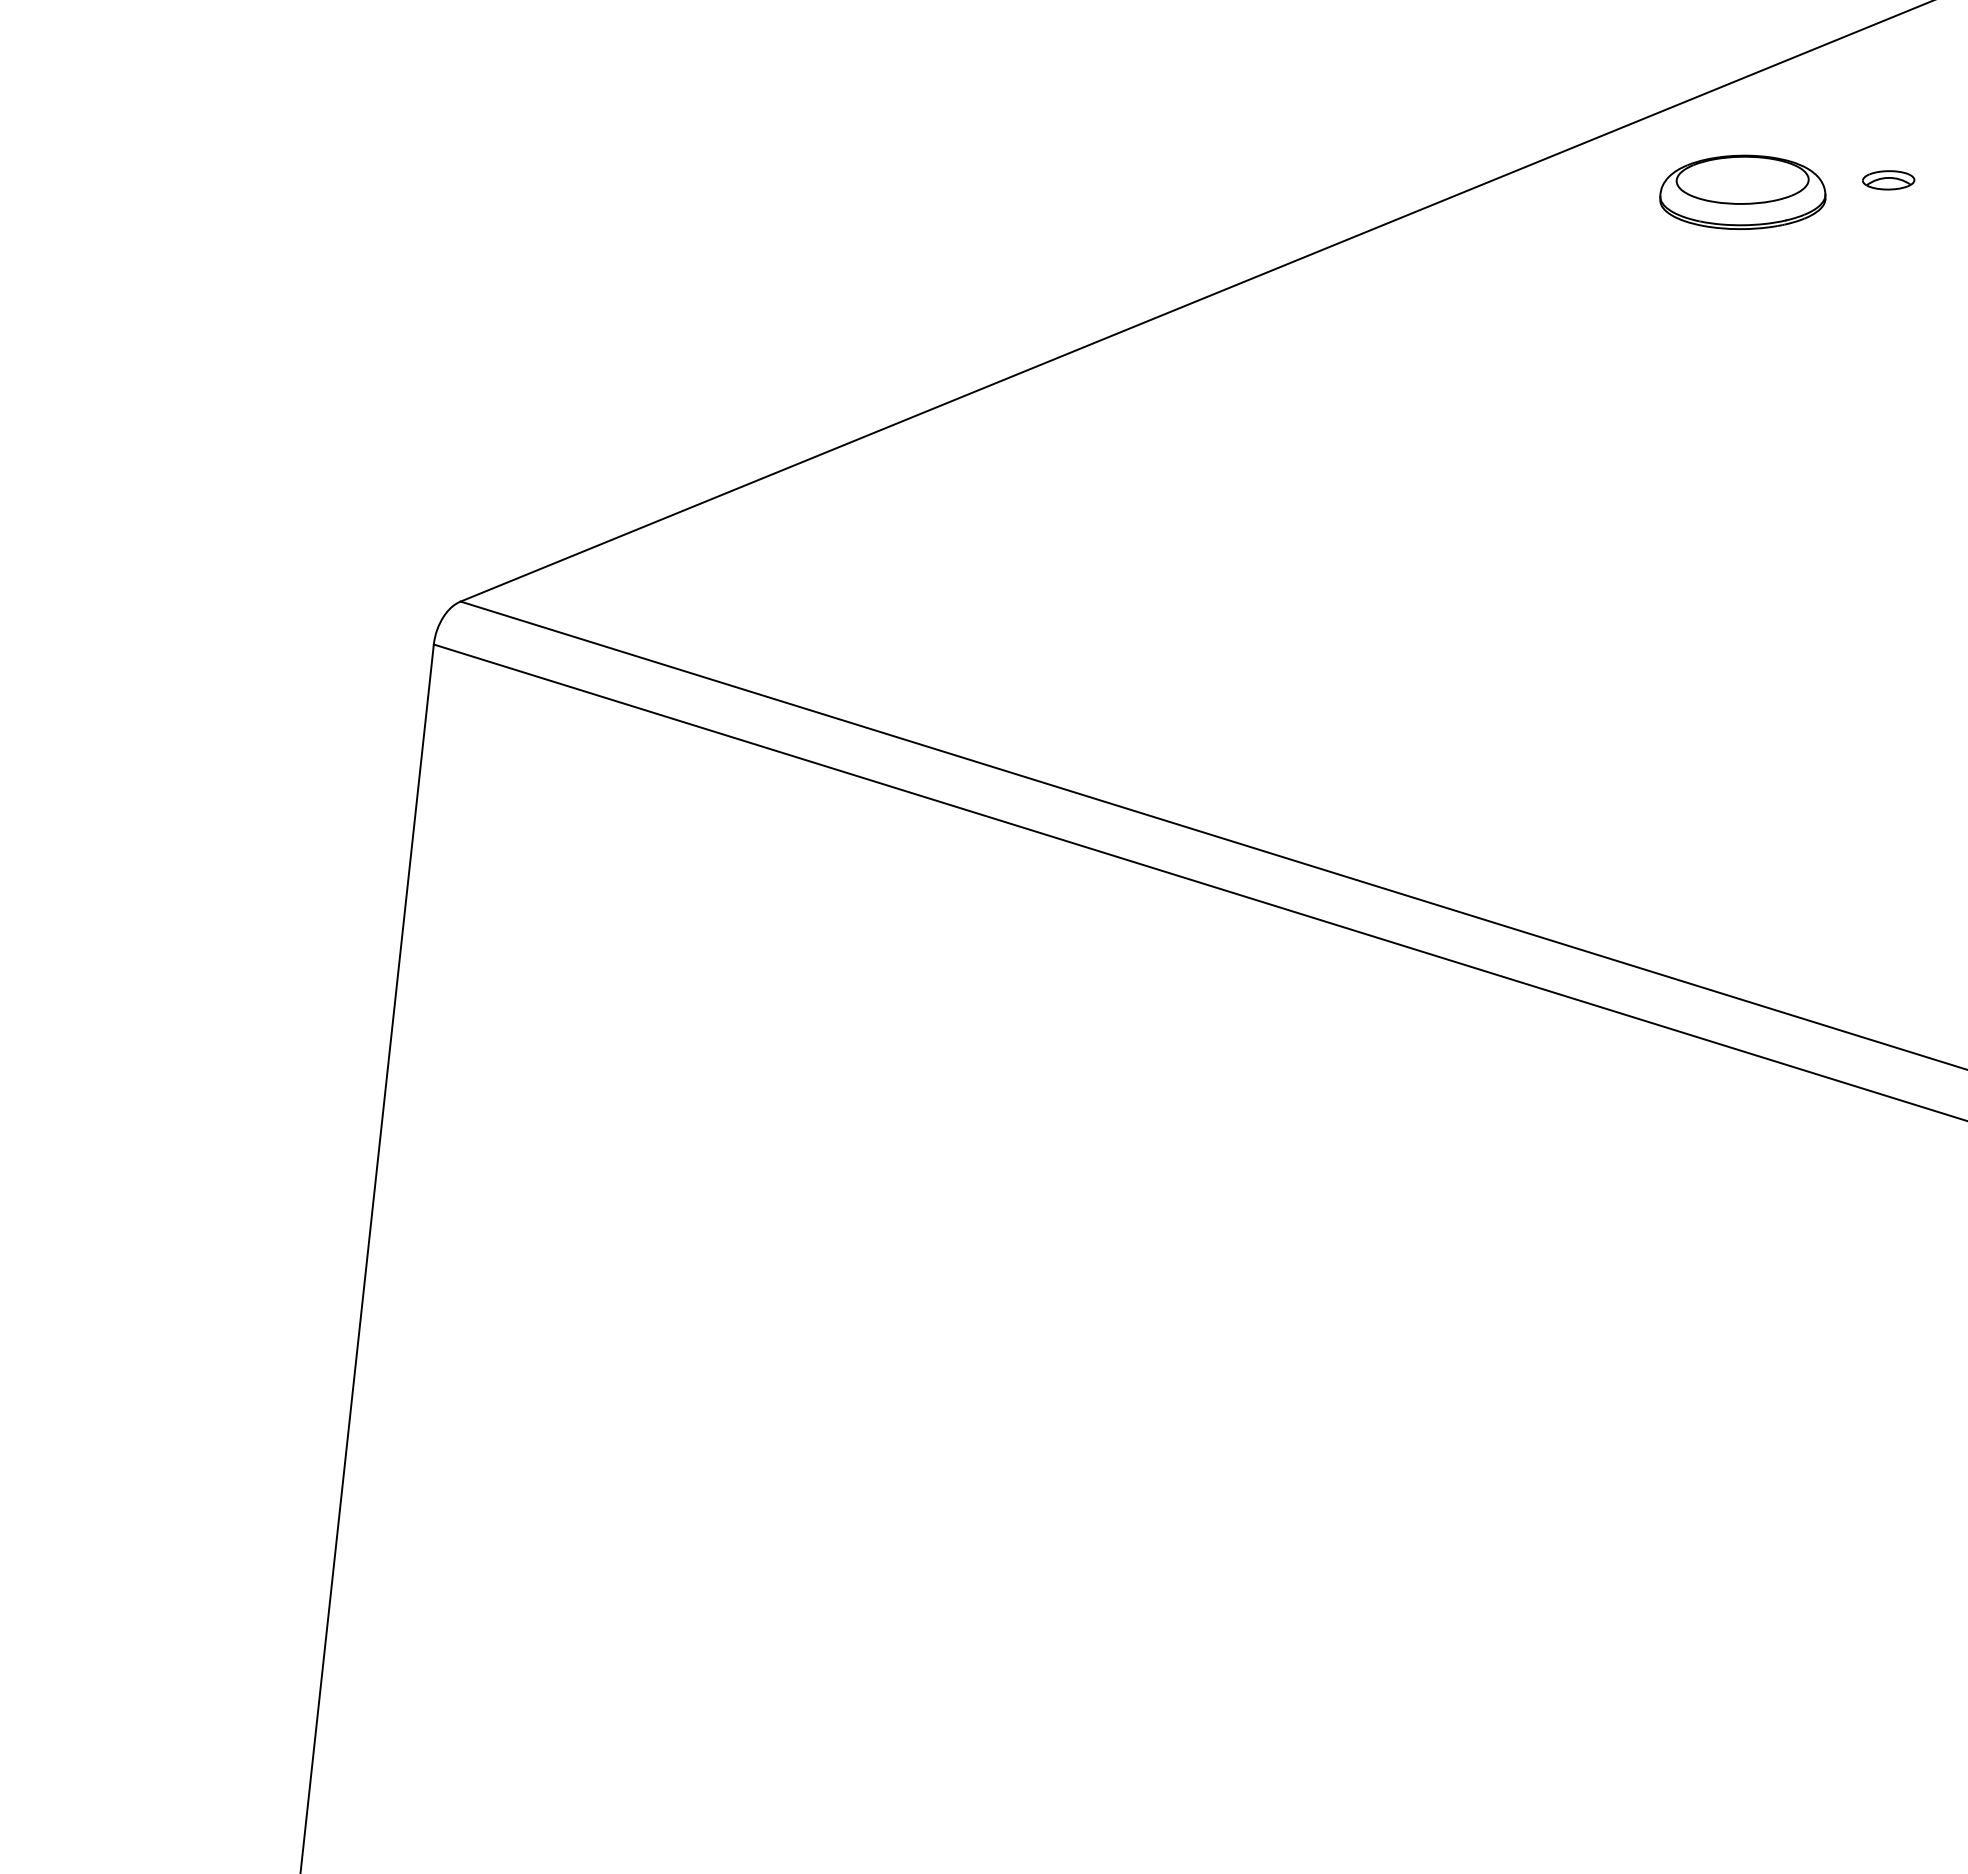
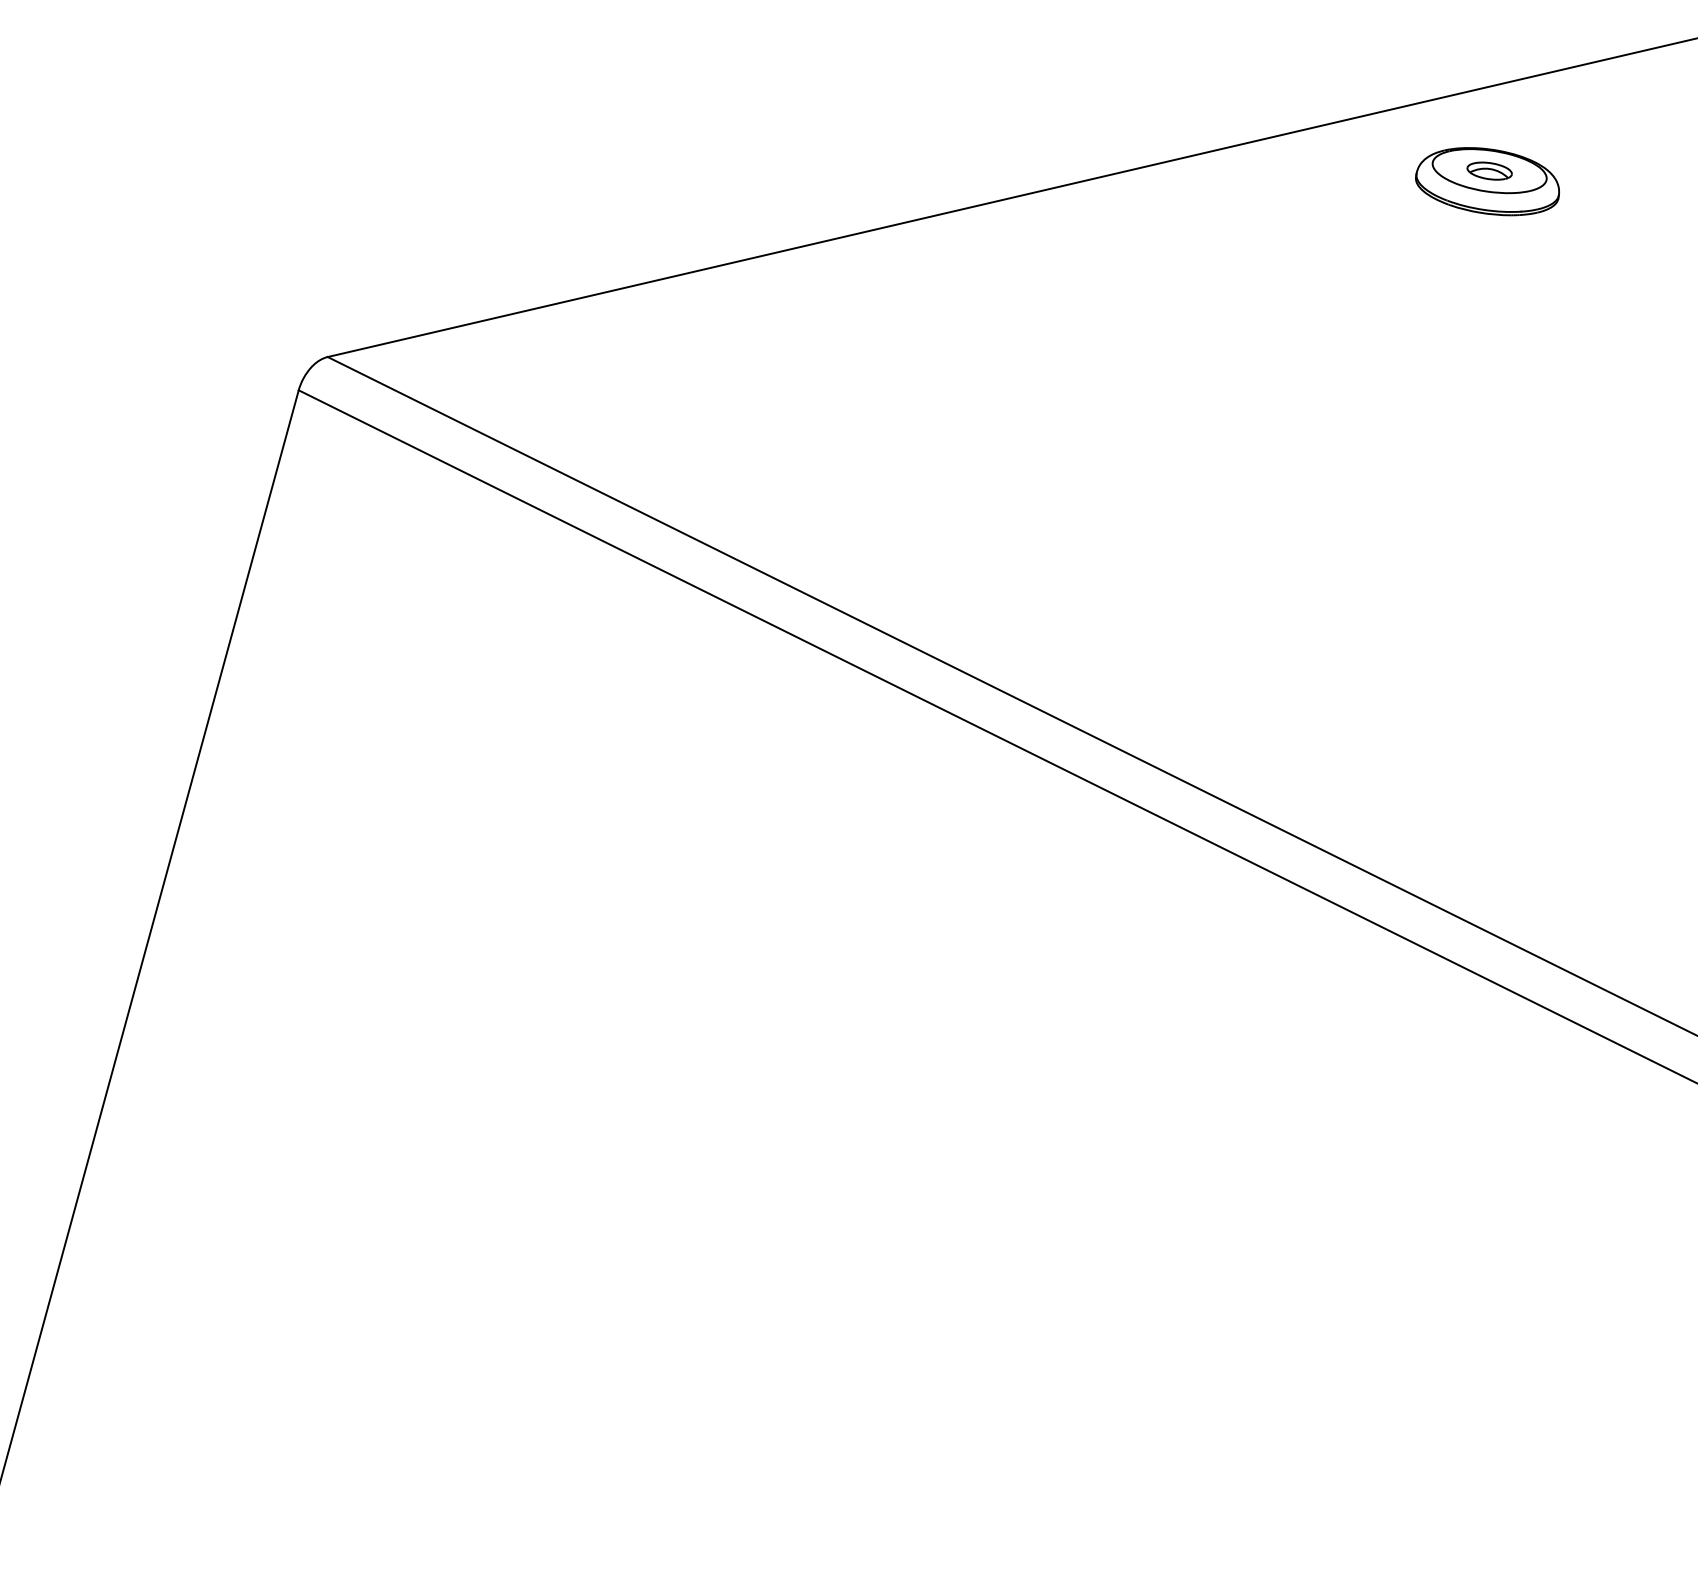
part: (1888, 180) -> (1489, 171), moved

